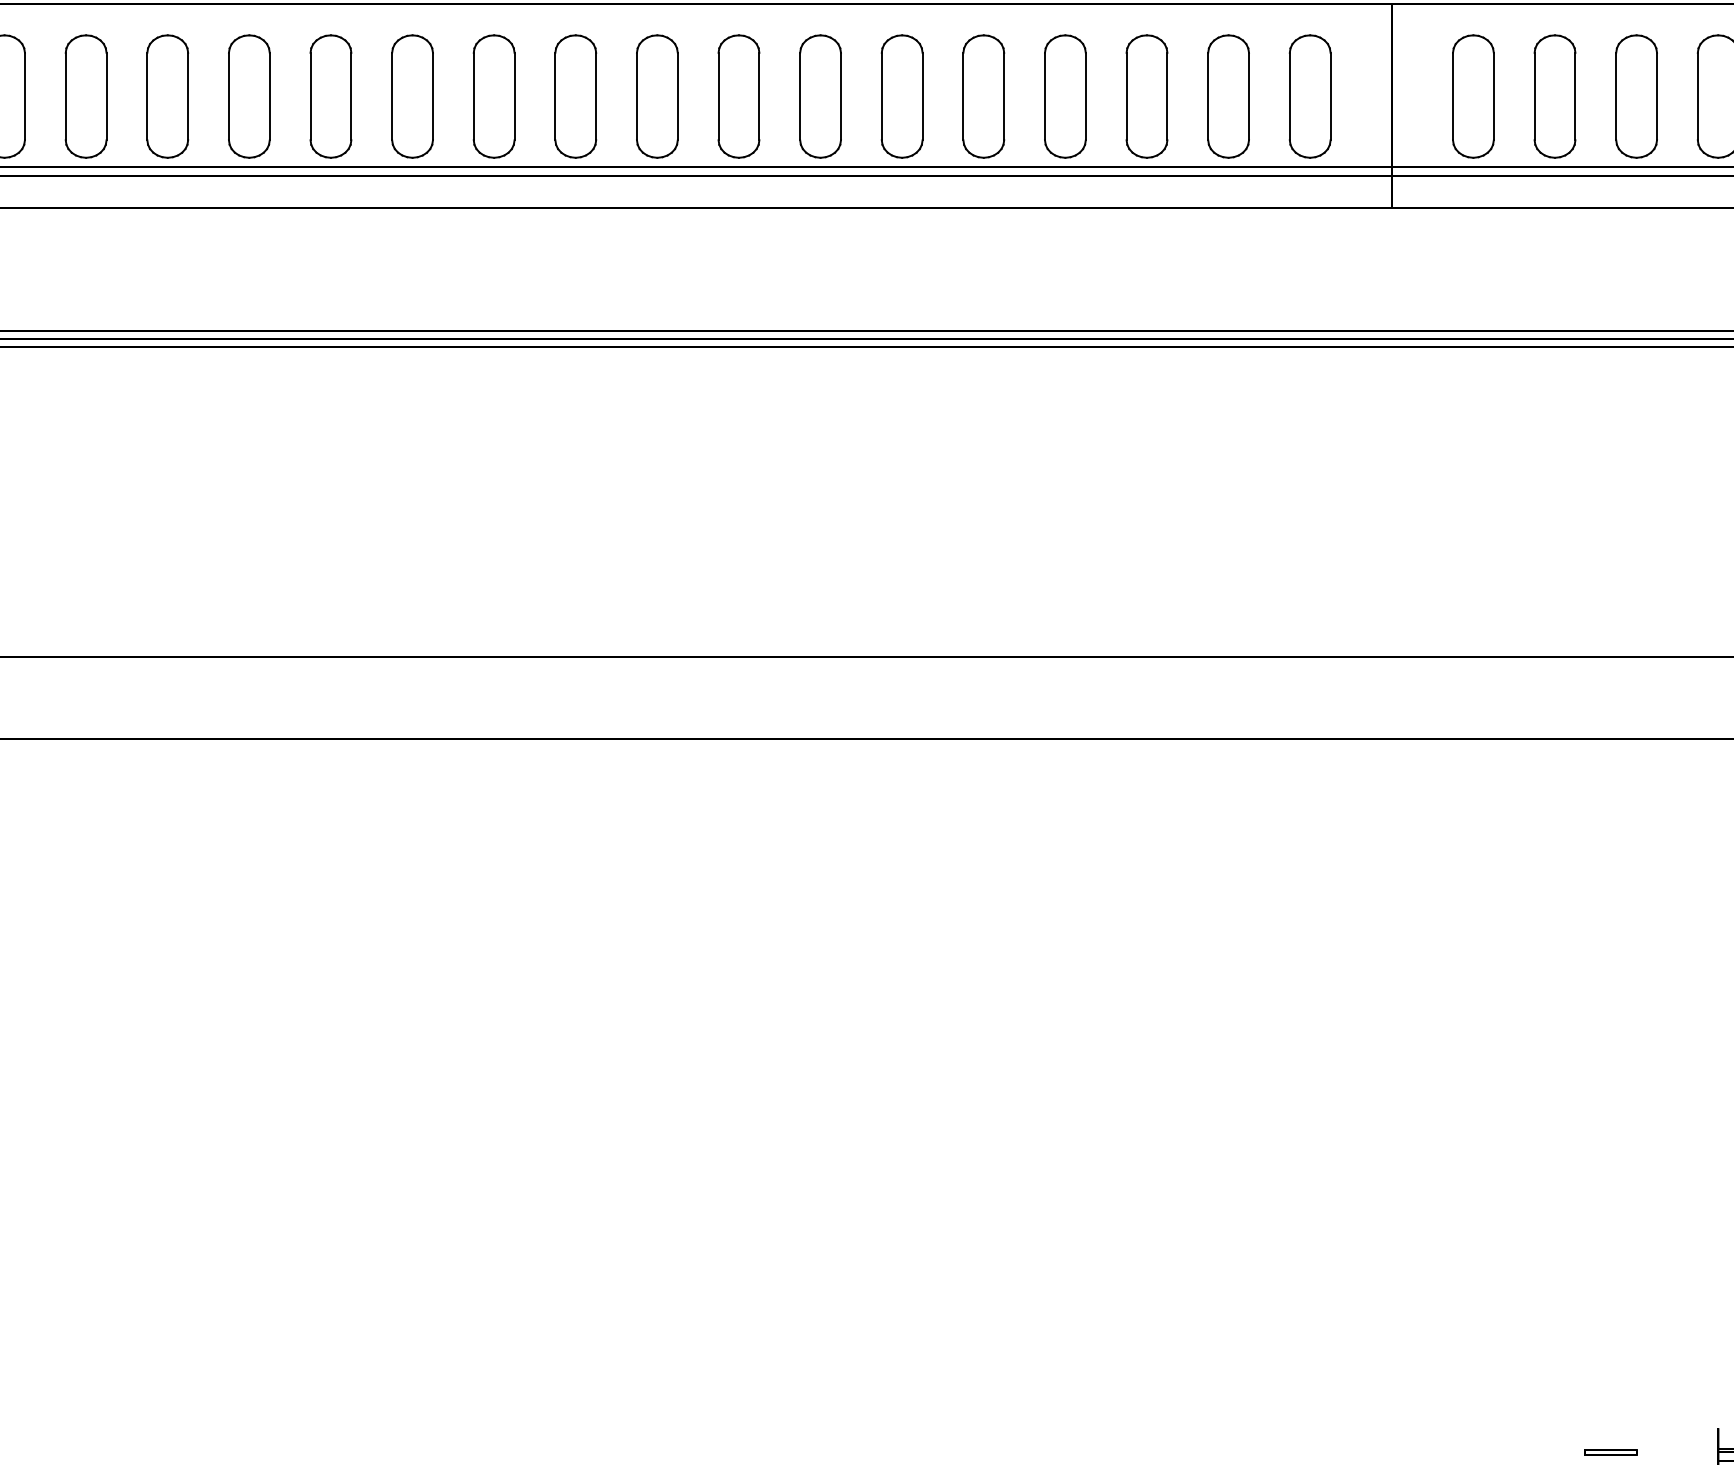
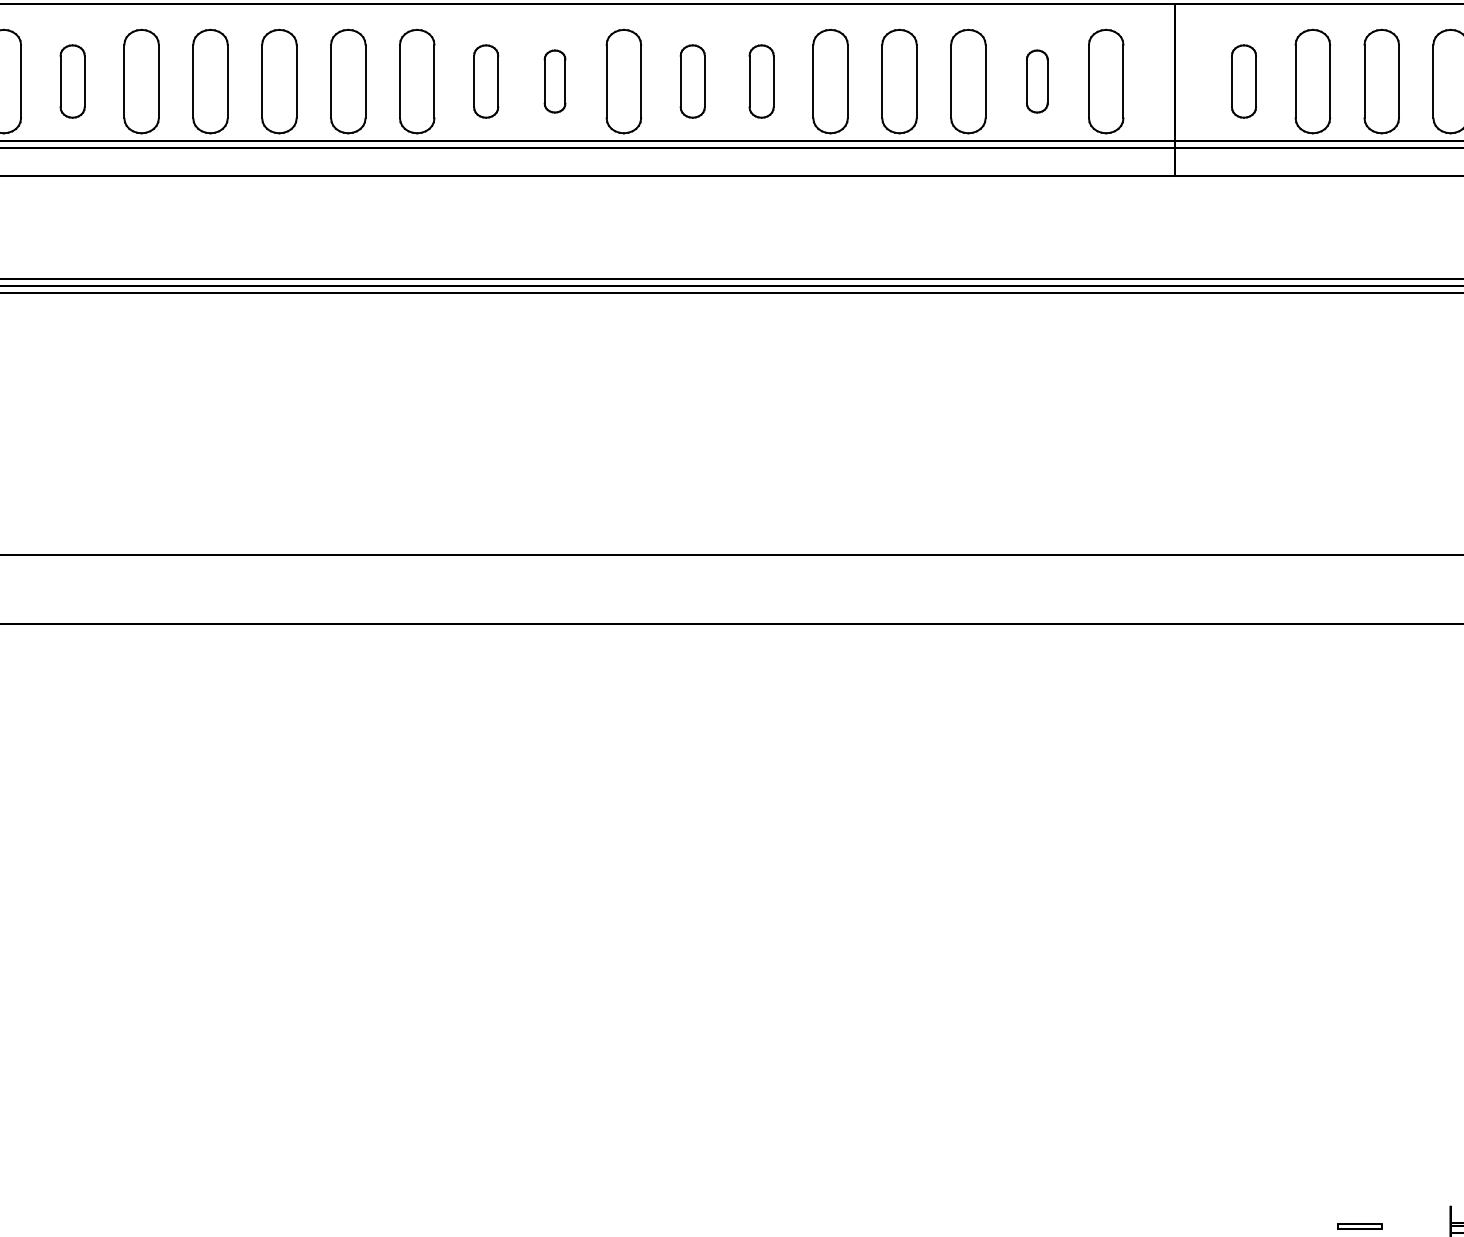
part: (85, 96) -> (72, 81), size x0.7
part: (575, 96) -> (485, 81), size x0.7
part: (657, 96) -> (555, 81), size x0.6
part: (820, 96) -> (692, 81), size x0.7
part: (901, 96) -> (761, 81), size x0.7
part: (1228, 96) -> (1037, 81), size x0.6
part: (1473, 96) -> (1244, 81), size x0.7

